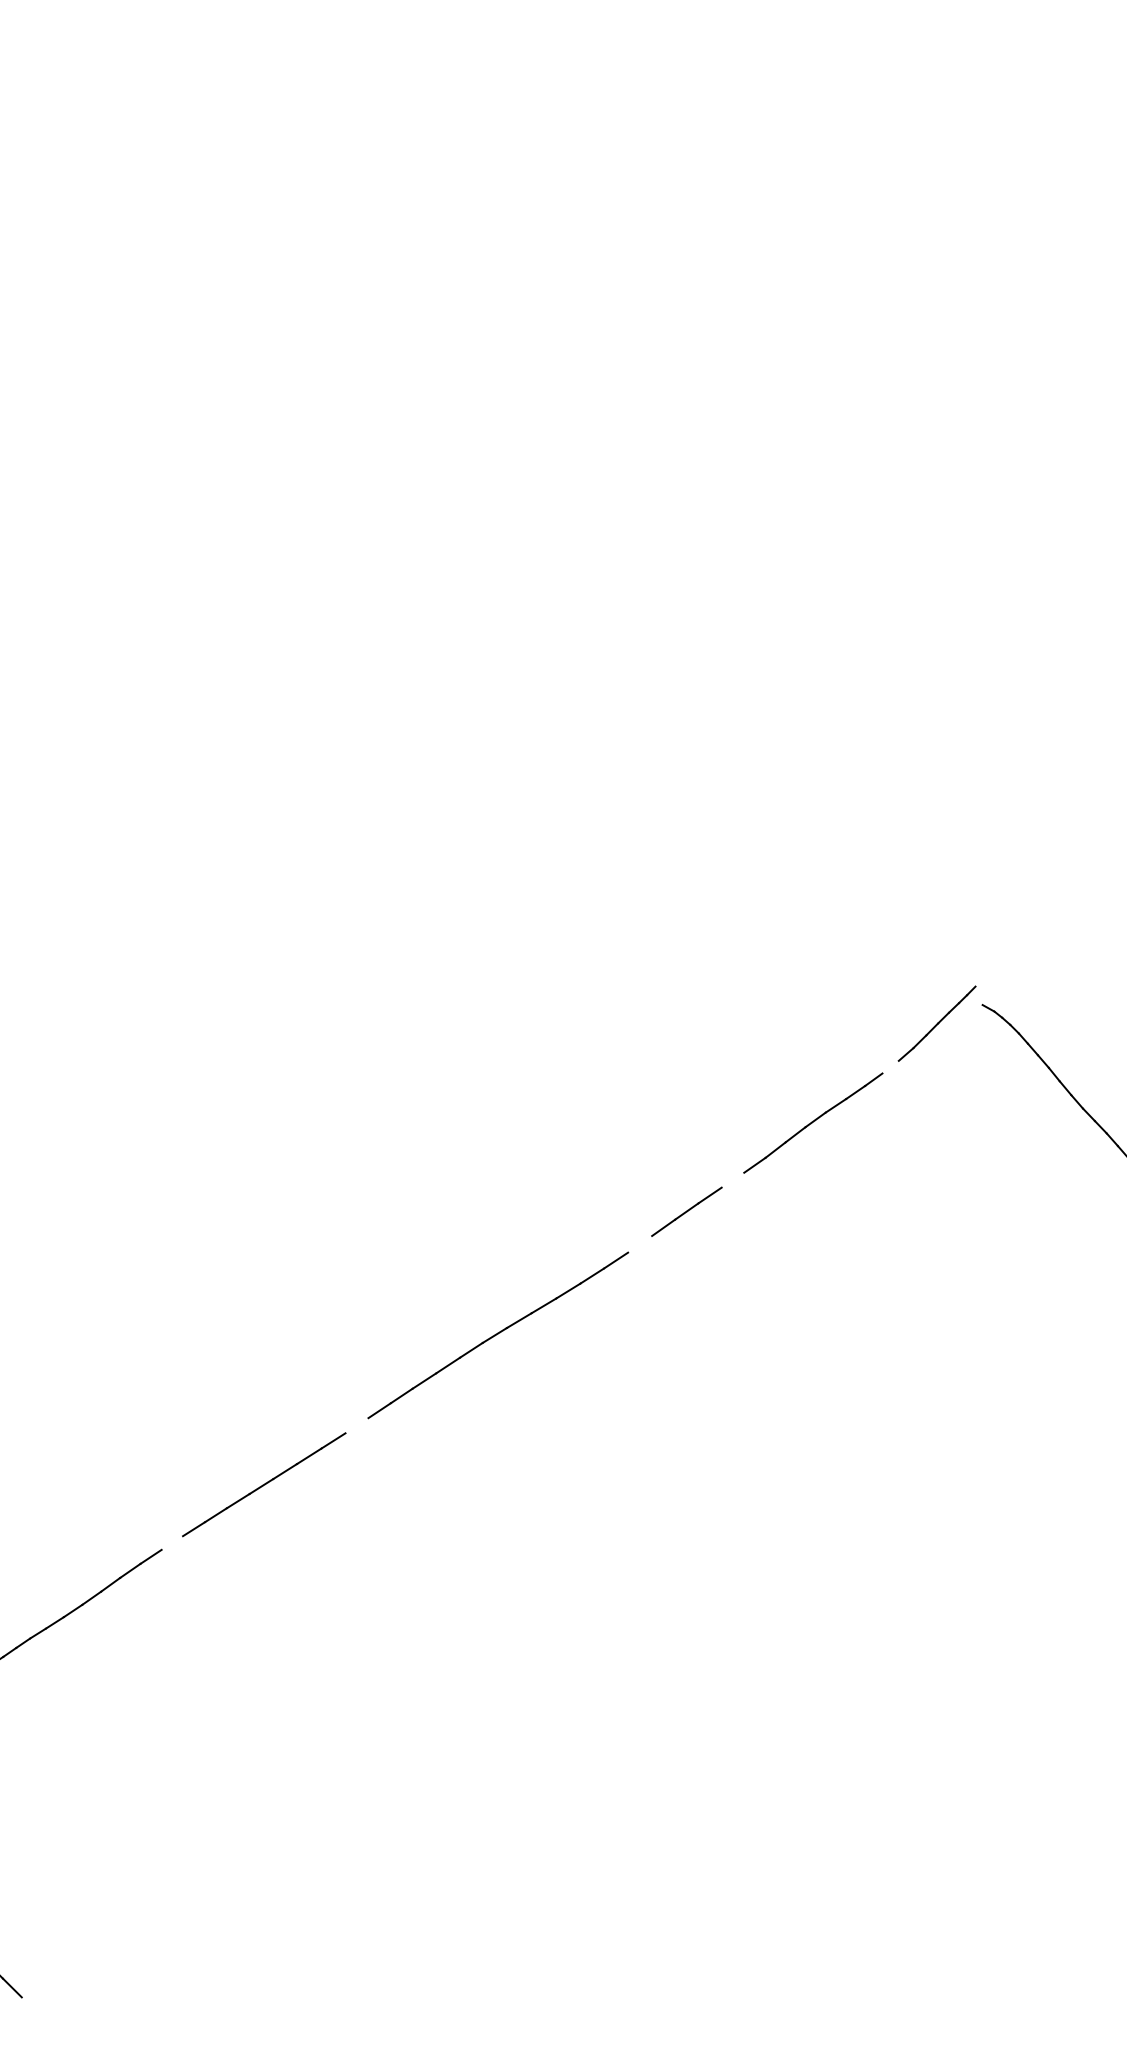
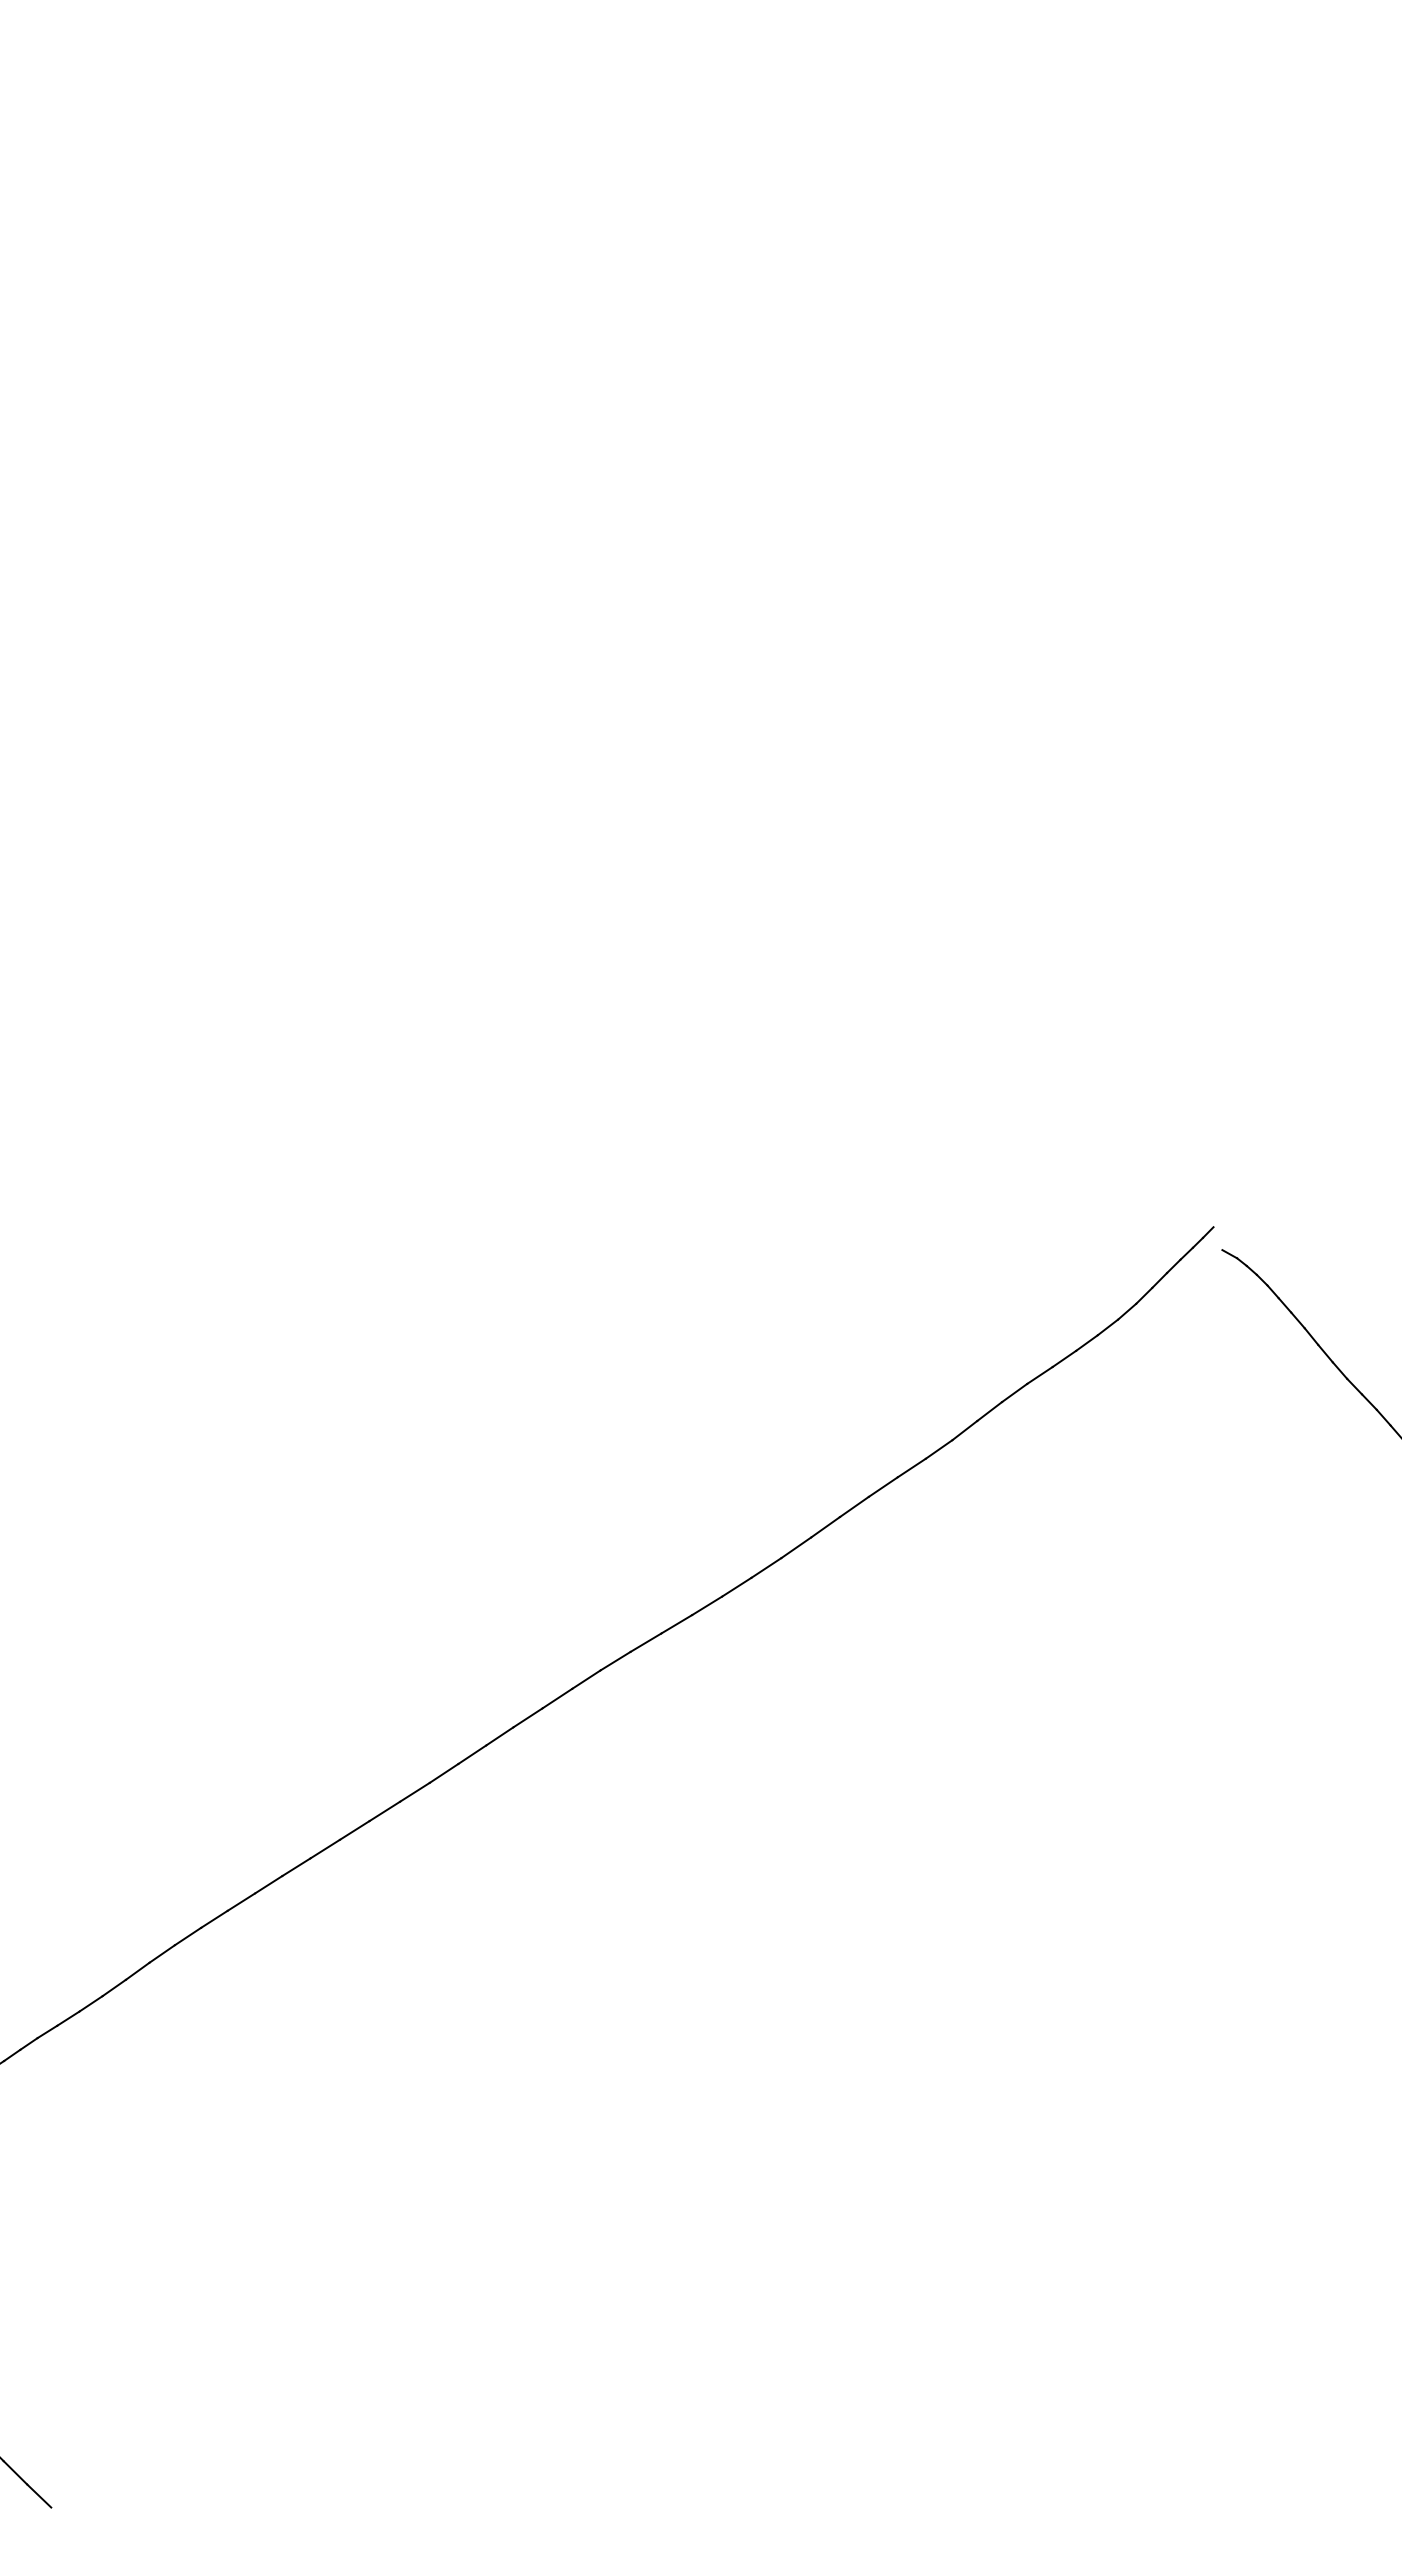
line: (890, 1067) -> (1107, 1327), added
line: (732, 1179) -> (911, 1467), added
line: (640, 1244) -> (796, 1547), added
line: (356, 1424) -> (443, 1772), added
line: (172, 1542) -> (214, 1918), added
line: (31, 2006) -> (39, 2495), added

